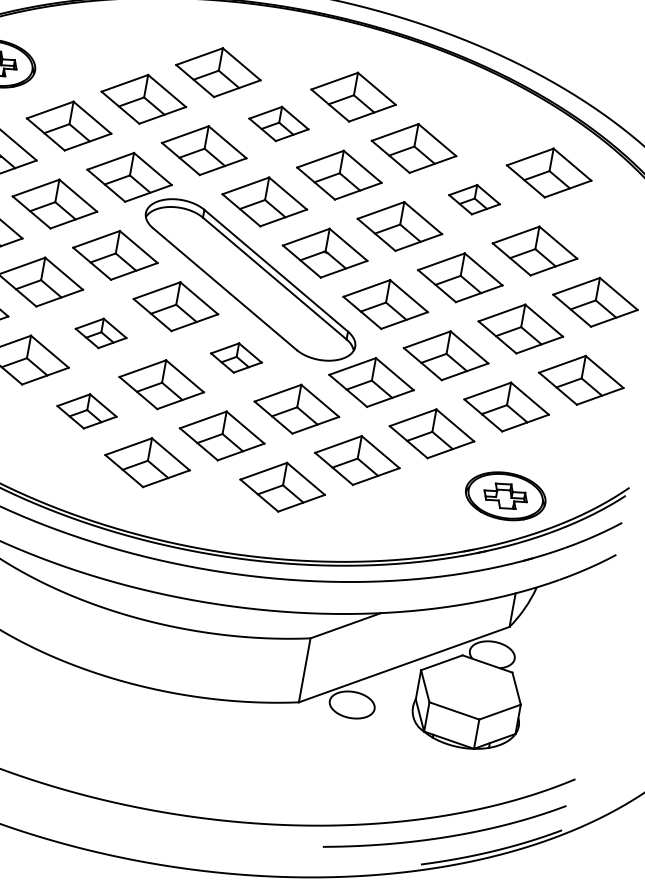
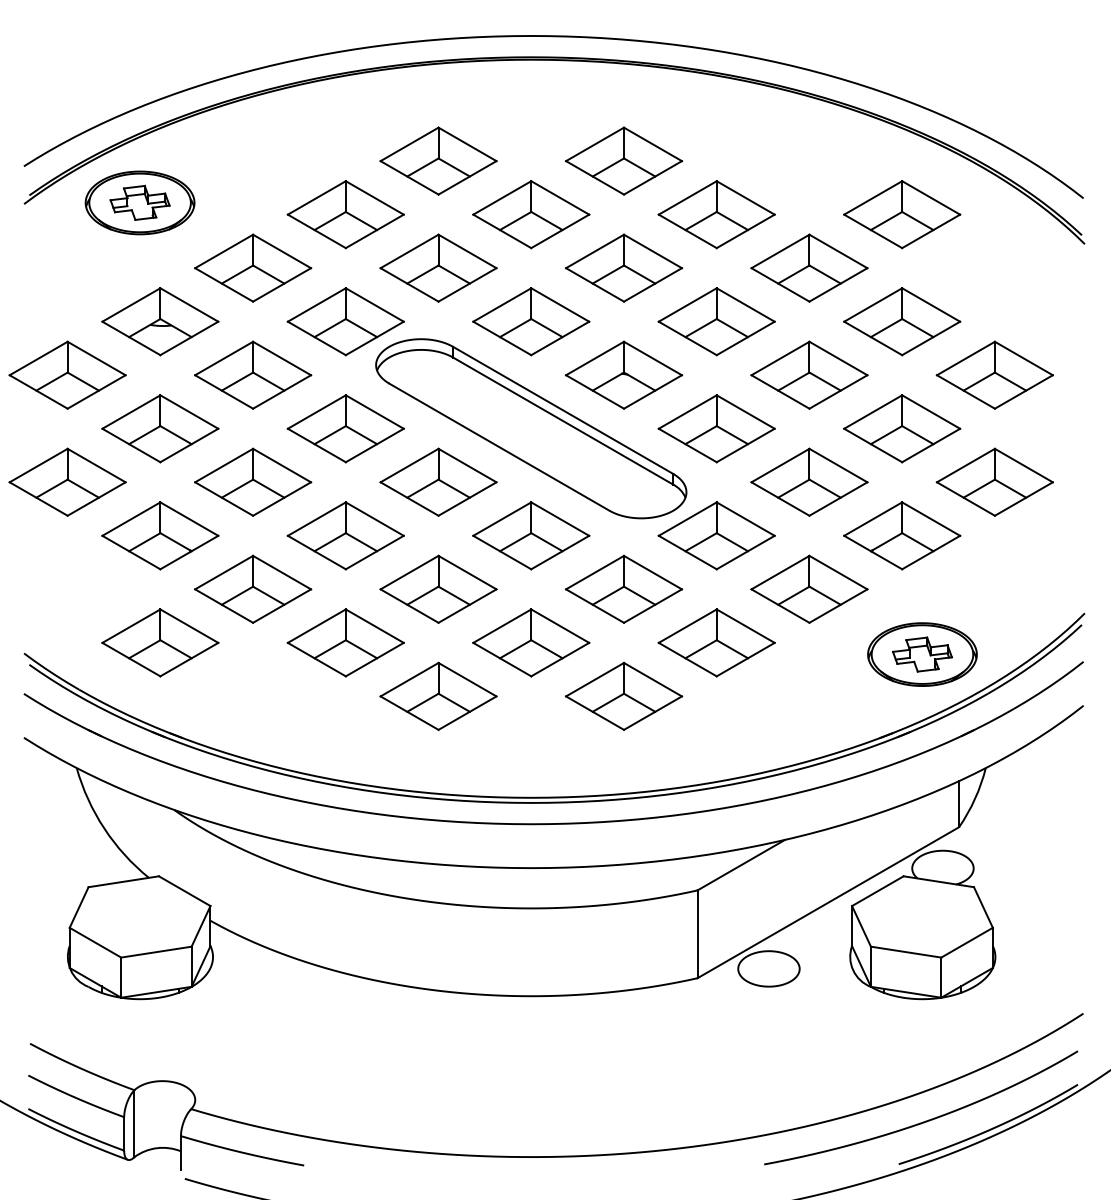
part: (279, 123) -> (531, 214), size x1.43
part: (474, 199) -> (809, 267), size x1.67
part: (101, 333) -> (345, 535), size x1.67
part: (236, 357) -> (531, 535), size x1.67
part: (86, 411) -> (345, 642), size x1.43

